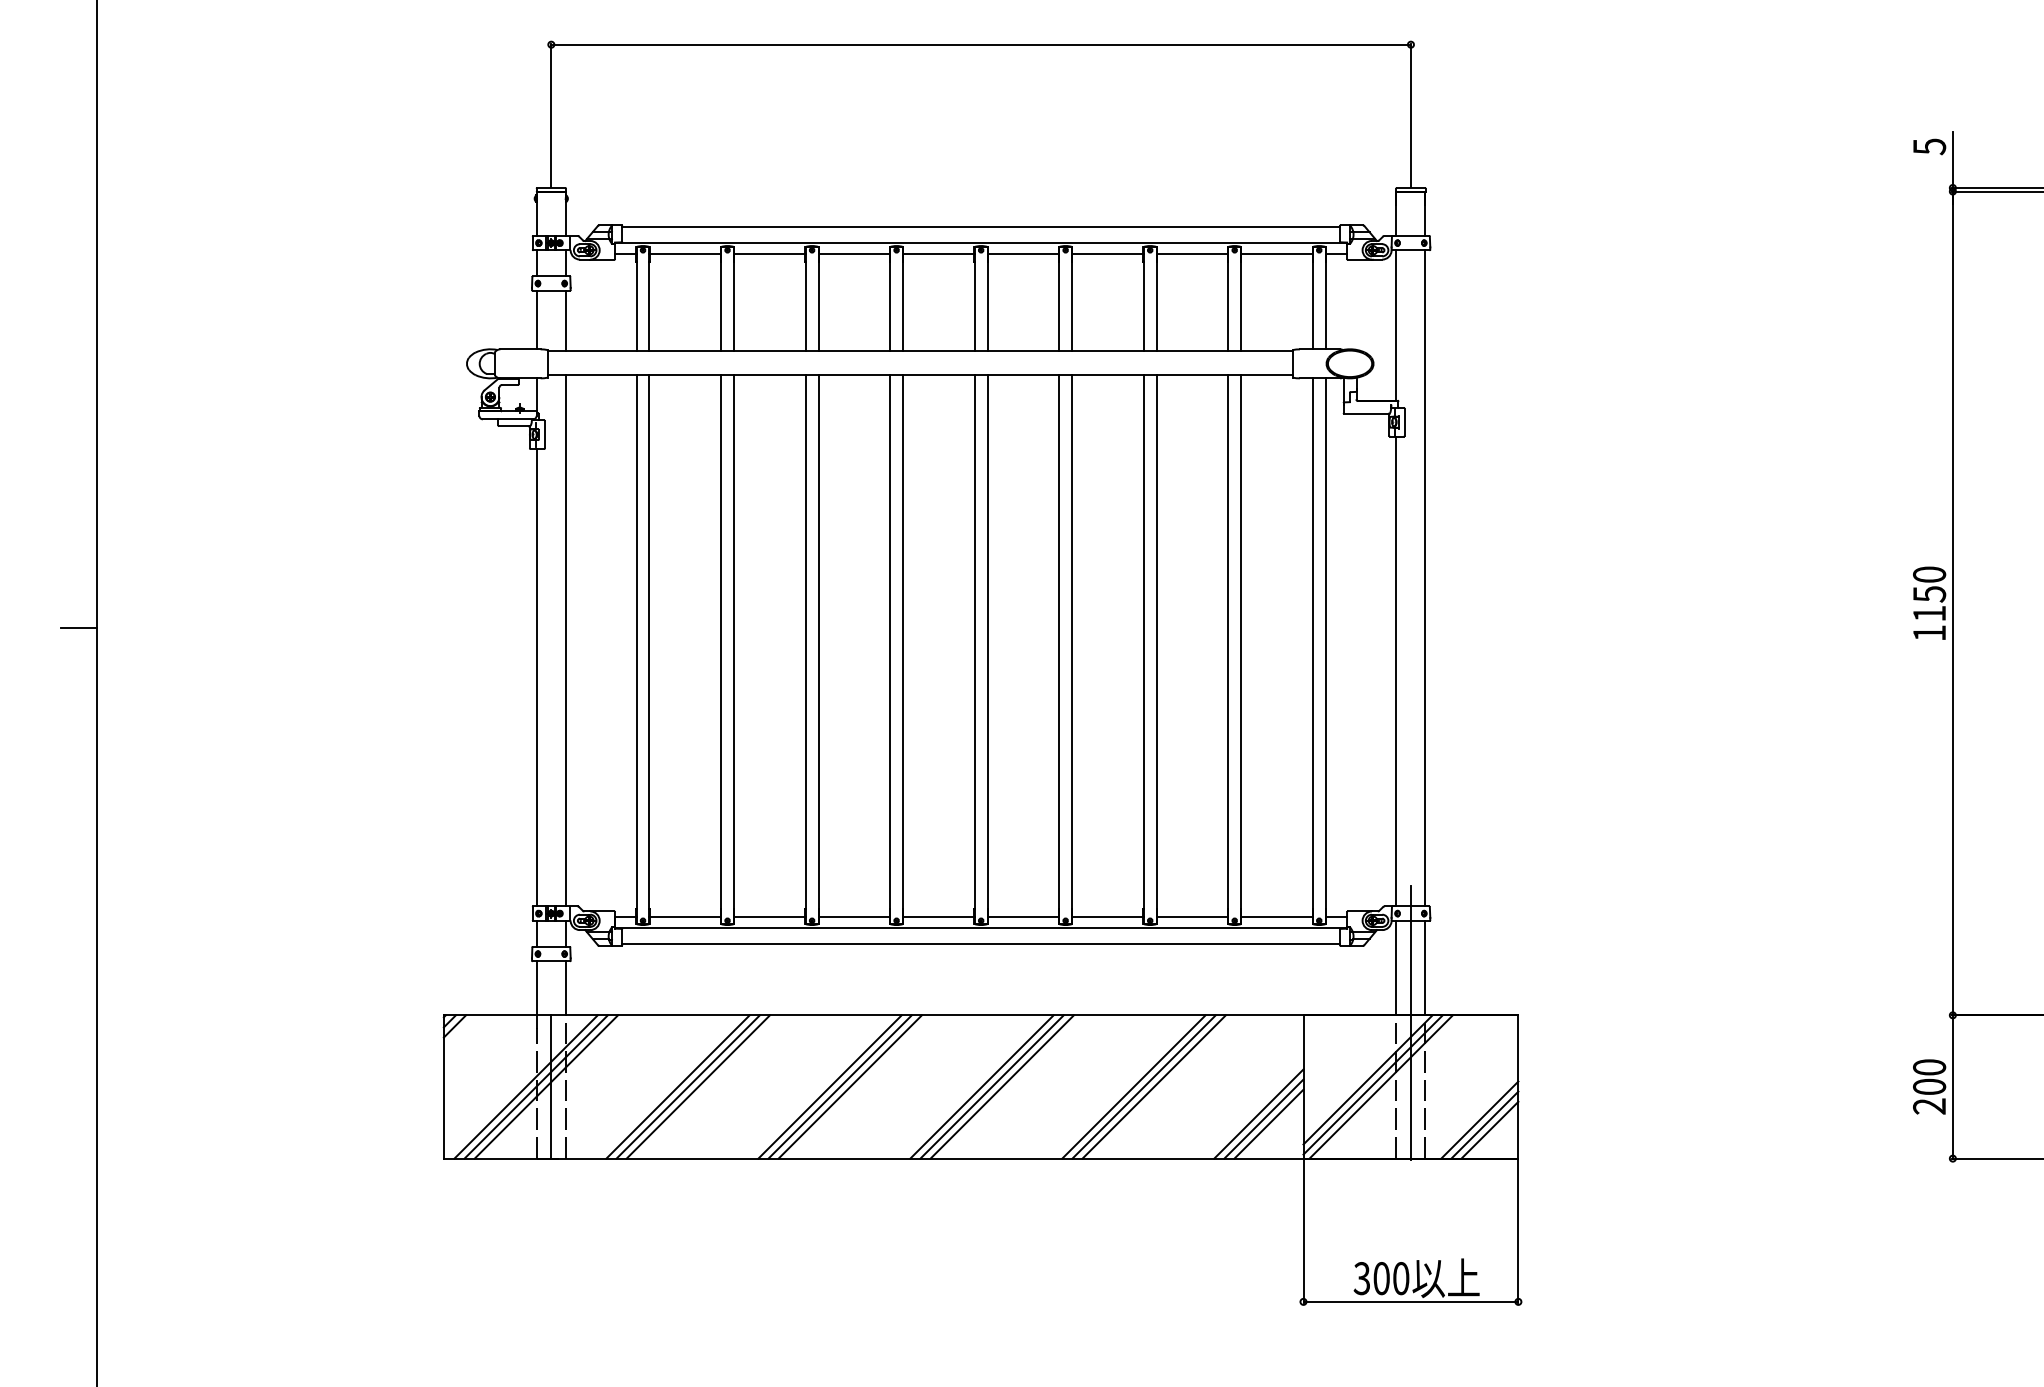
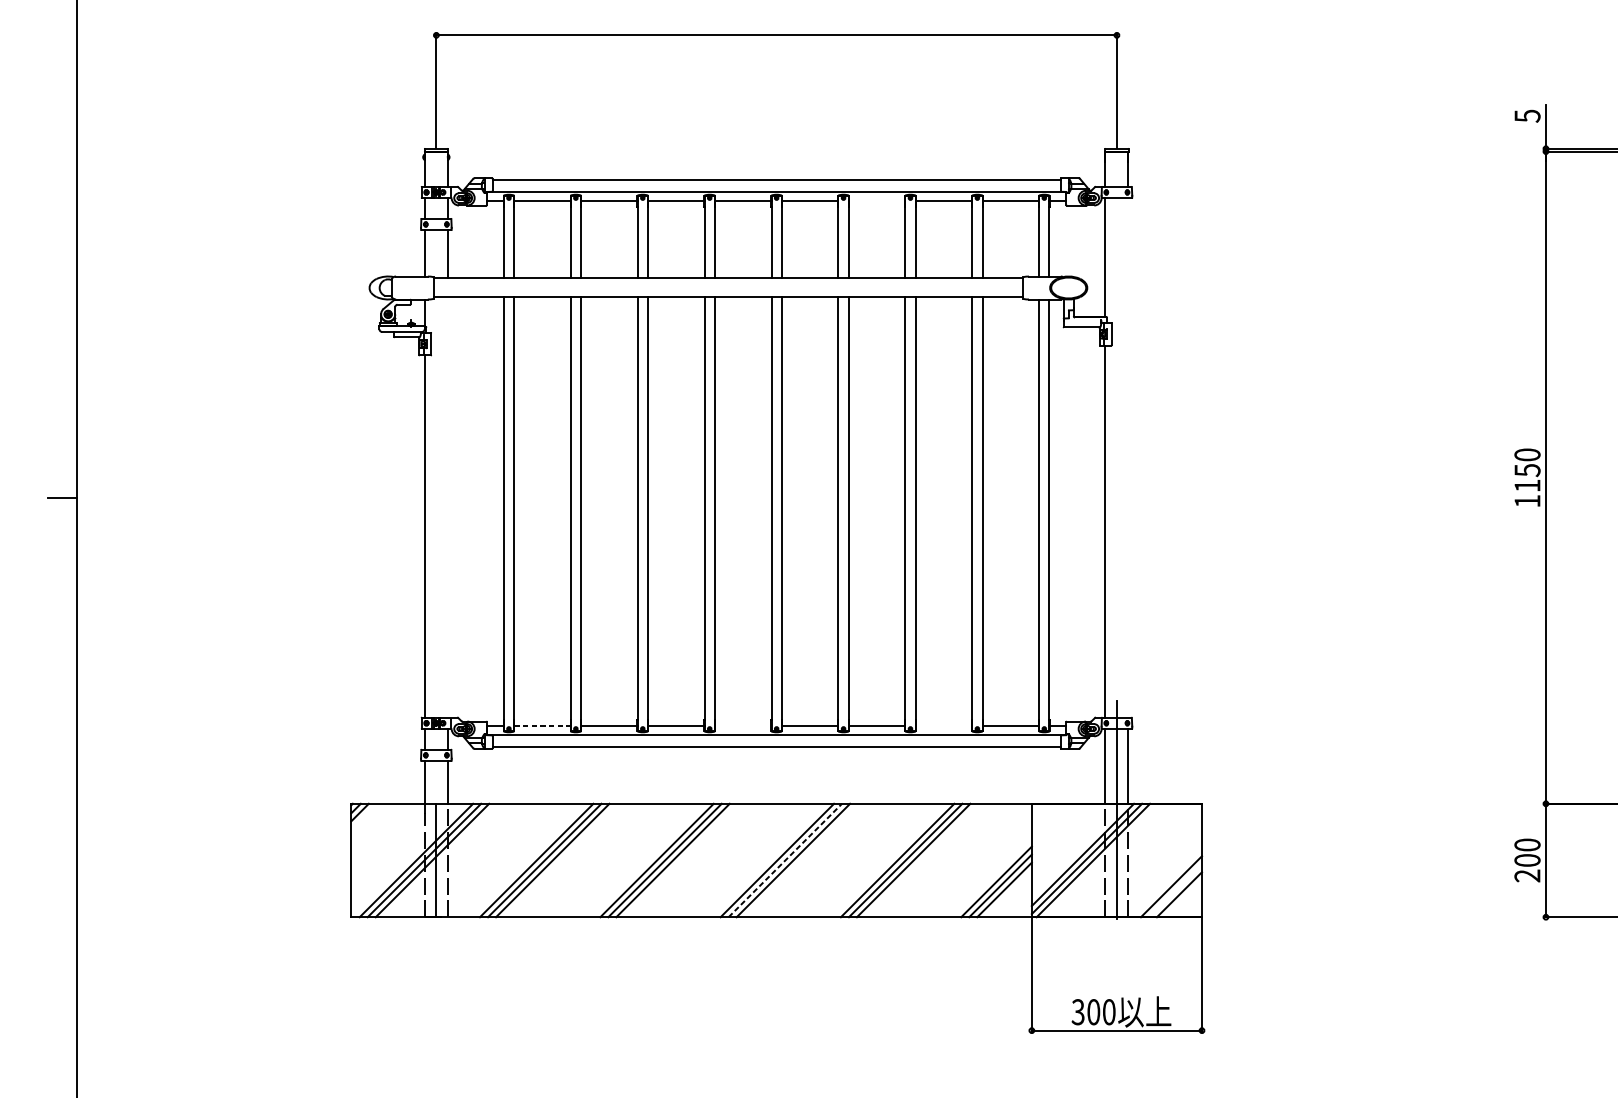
line: (1107, 253) -> (876, 200), removed
line: (1425, 578) -> (1128, 457), removed
line: (565, 640) -> (447, 507), removed
line: (685, 917) -> (542, 726), solid -> dashed
line: (938, 917) -> (742, 726), removed
line: (1192, 917) -> (943, 726), removed
line: (992, 1086) -> (785, 860), solid -> dashed
line: (1484, 1124) -> (1175, 890), removed

